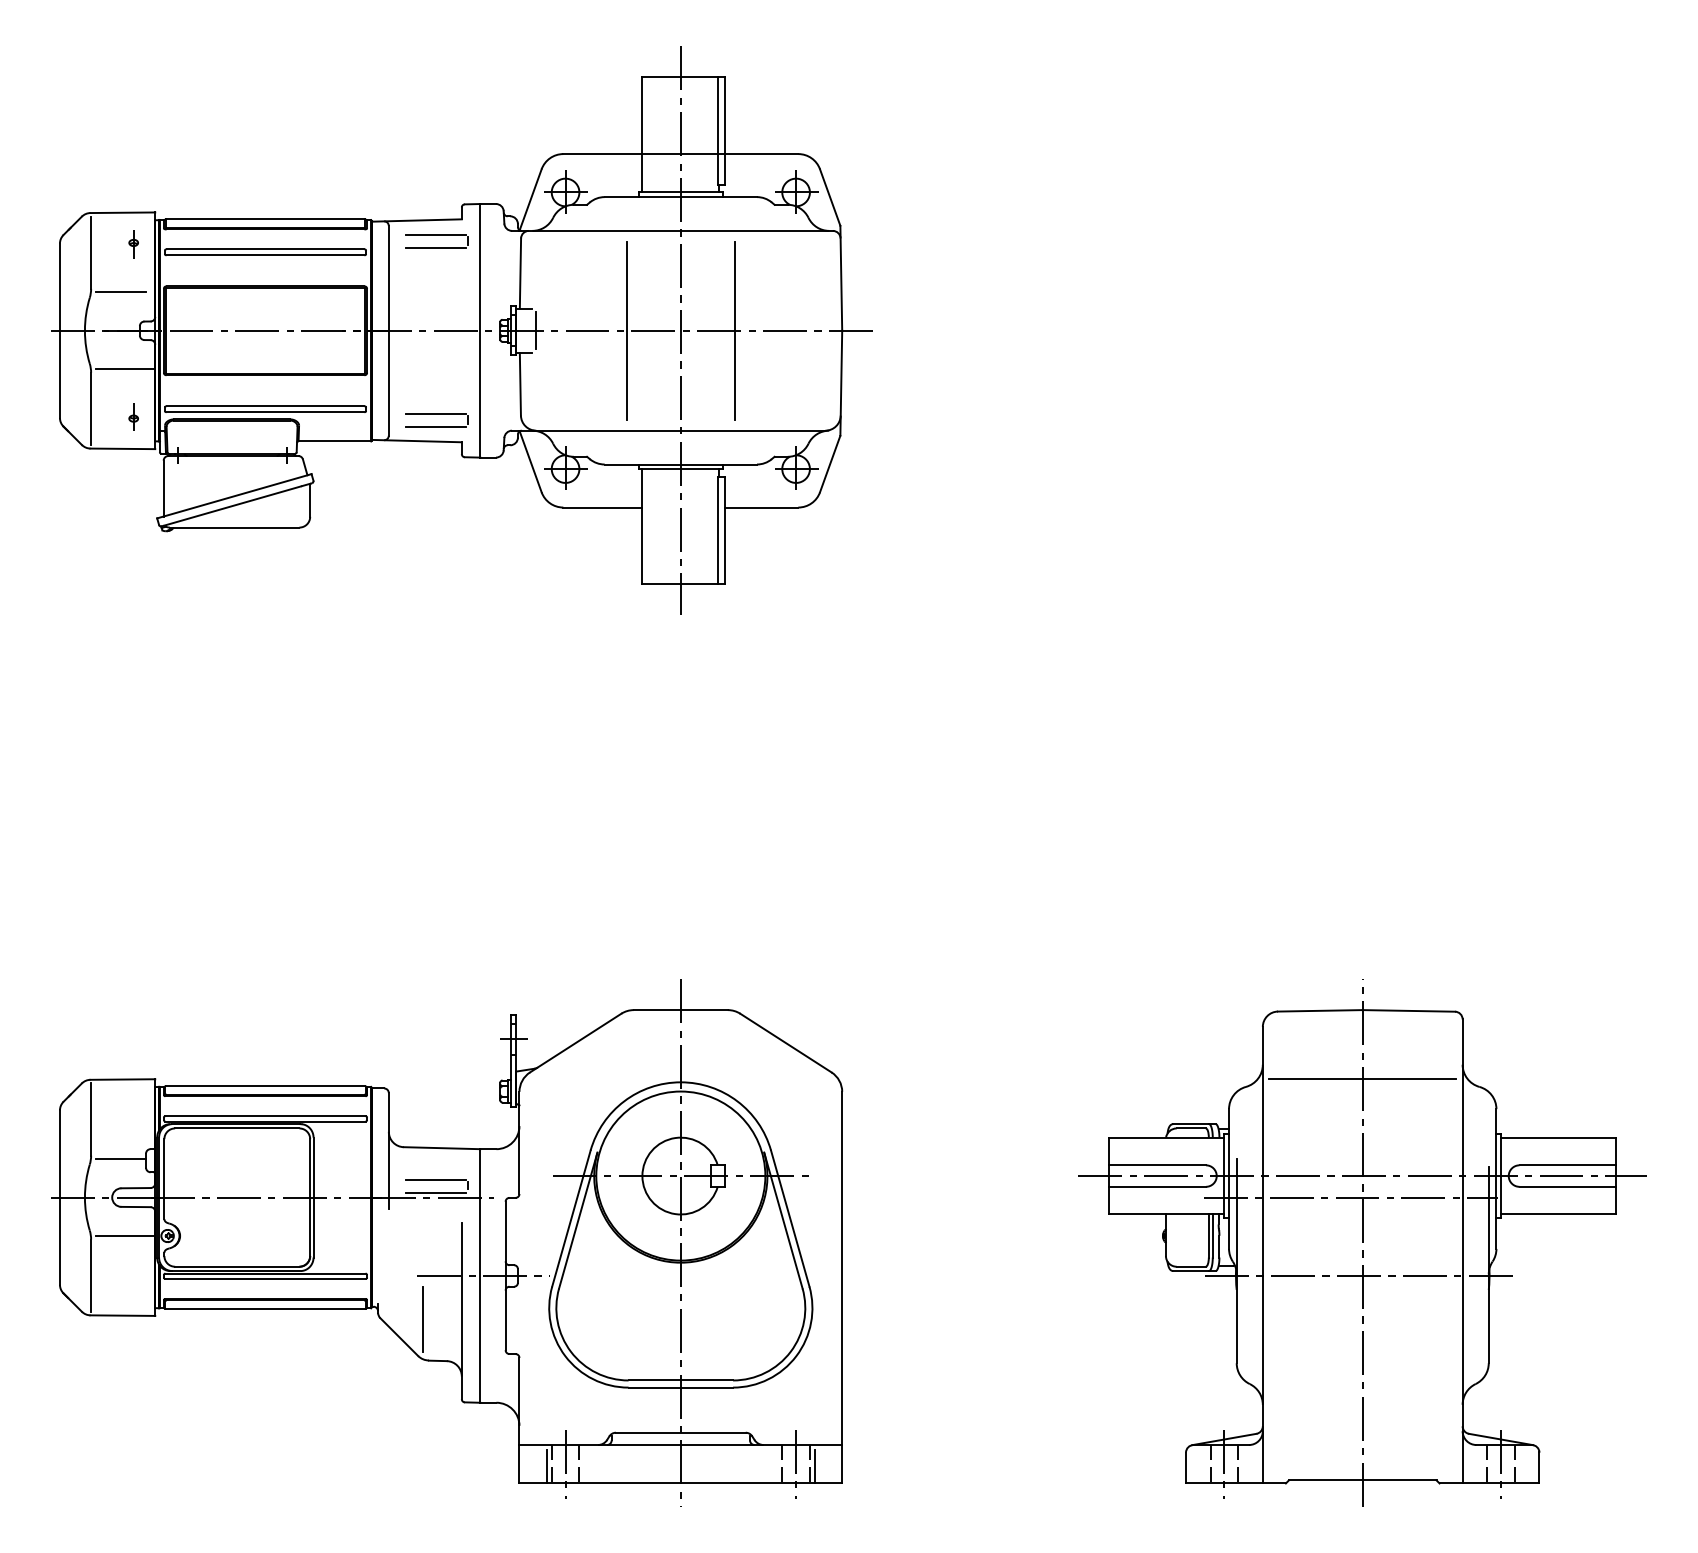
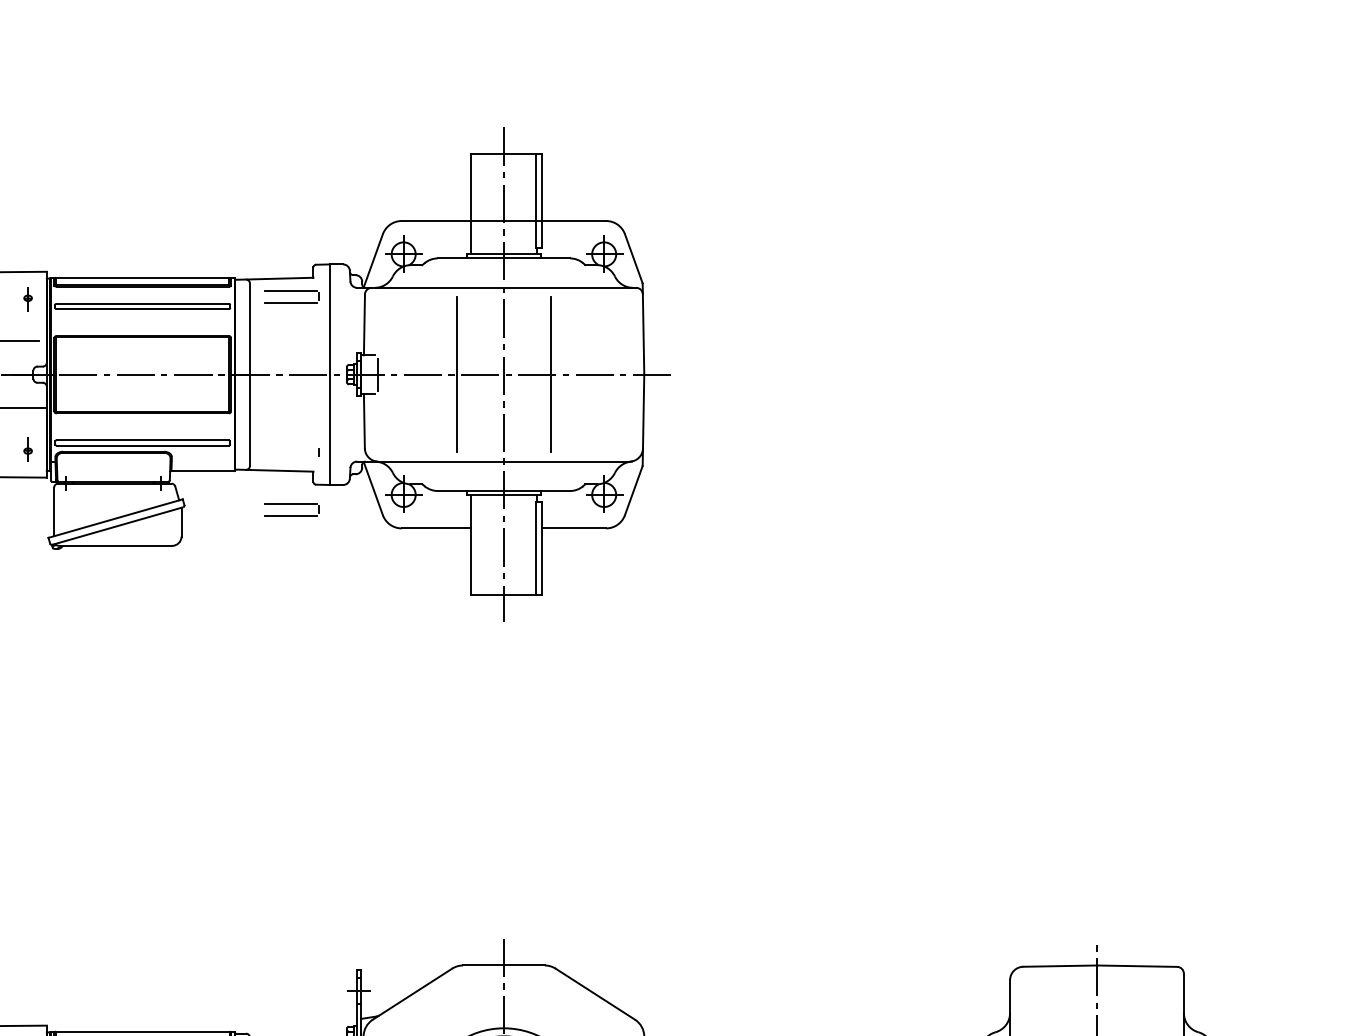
line: (435, 413) -> (290, 446), removed
line: (435, 426) -> (290, 457), removed
part: (436, 486) -> (291, 510), added
line: (1362, 1079) -> (1096, 1025), removed

